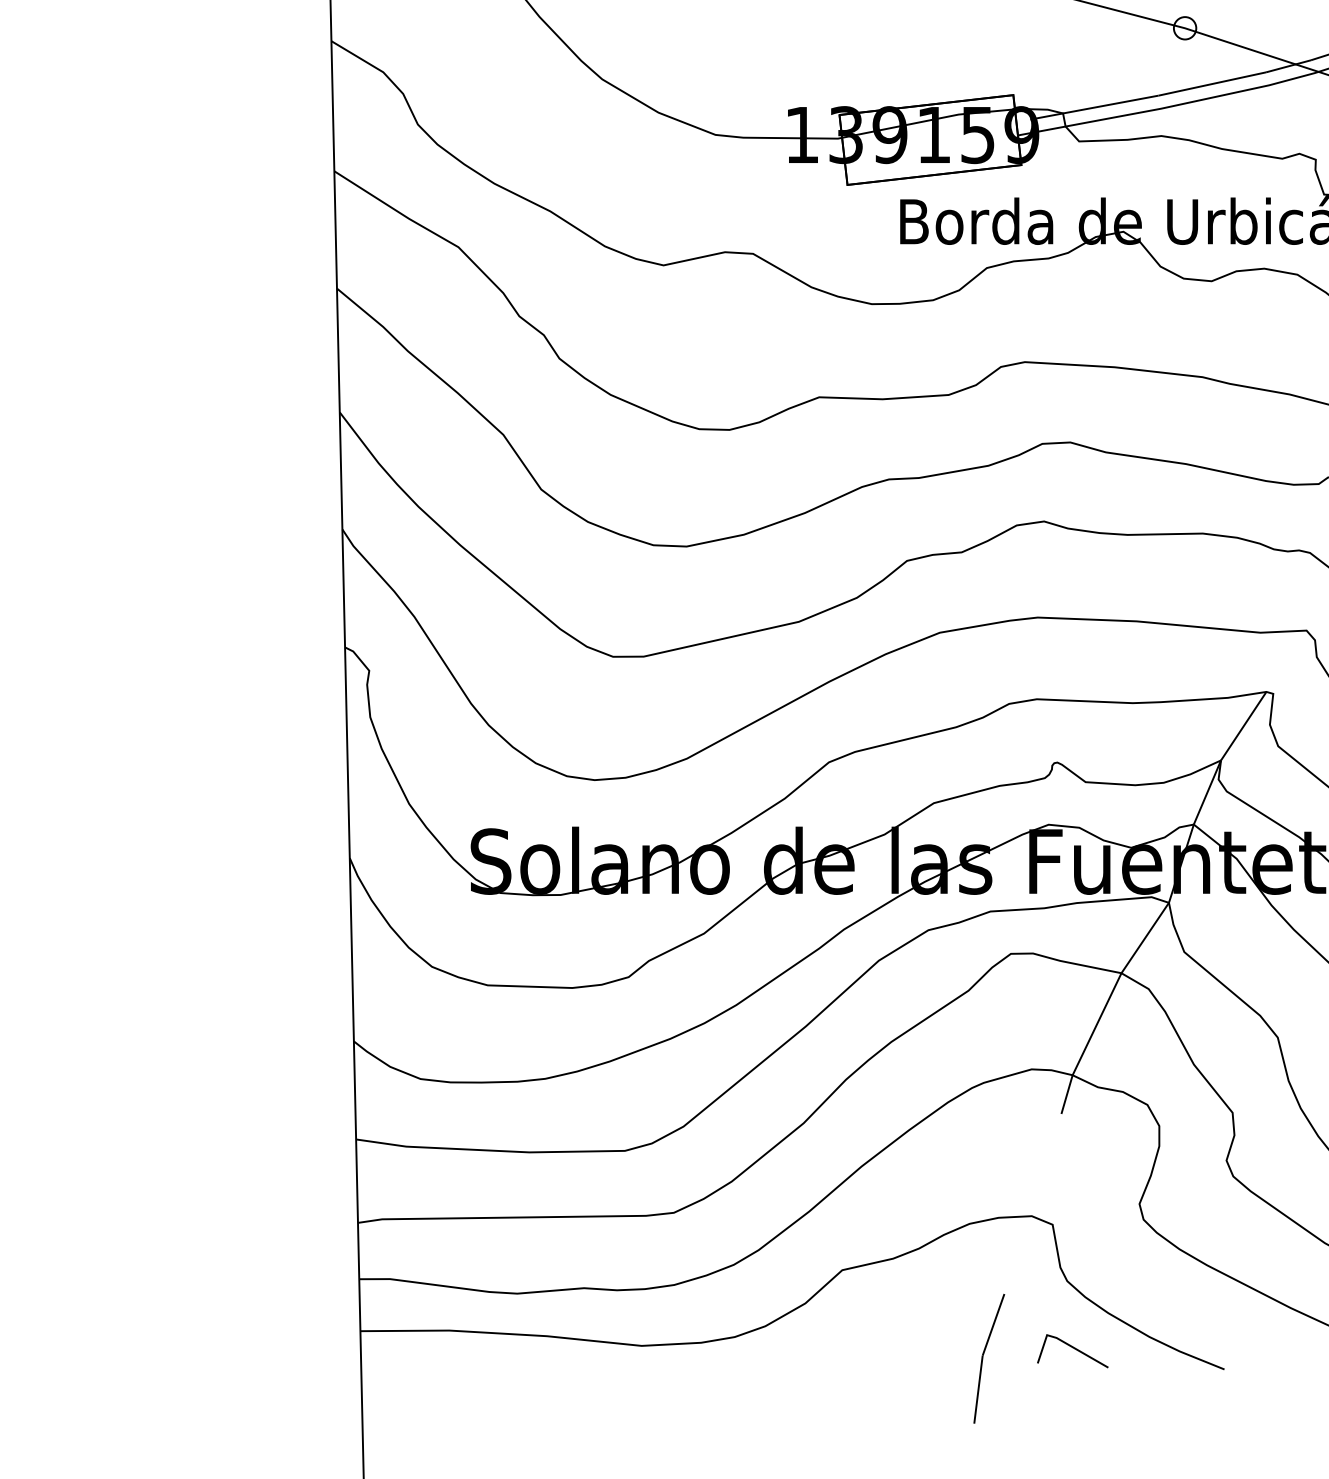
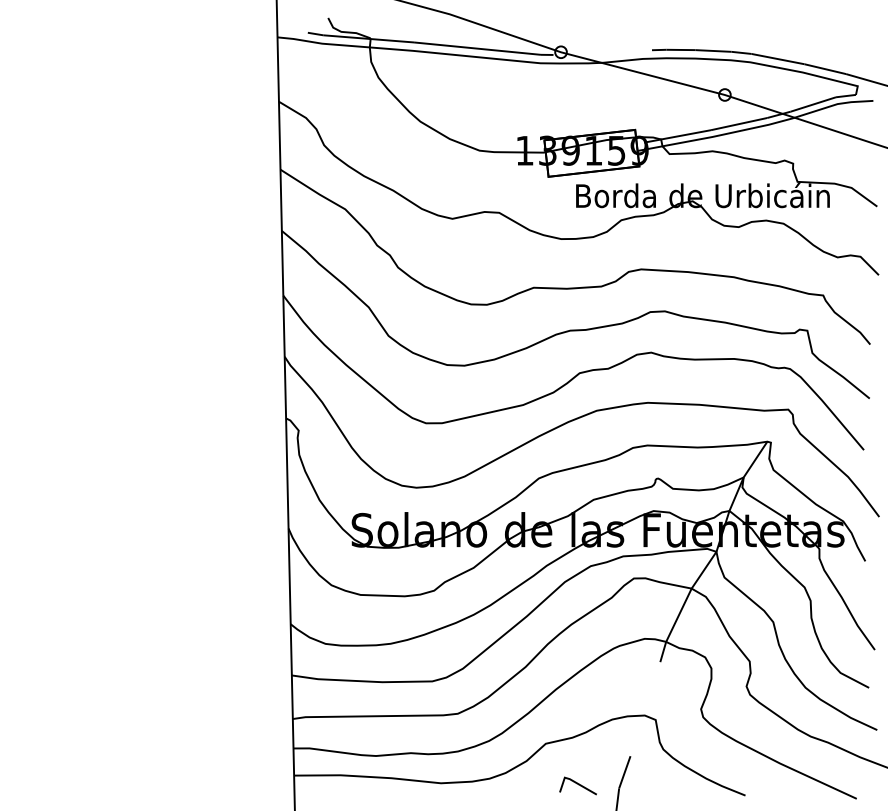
line: (1071, 1348) -> (577, 784), moved

